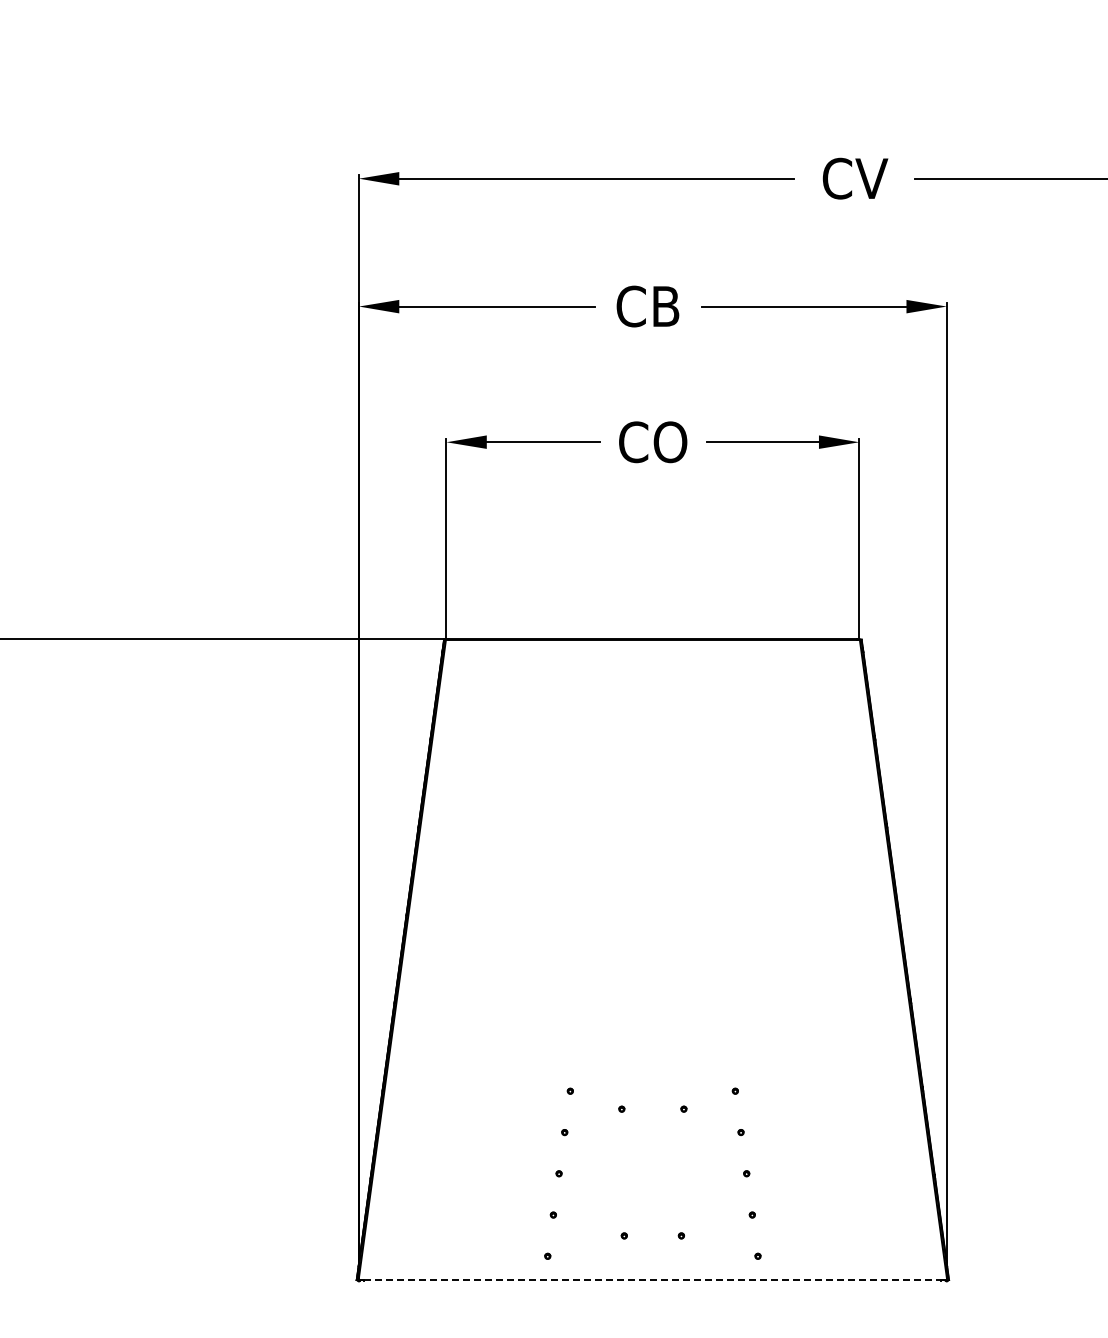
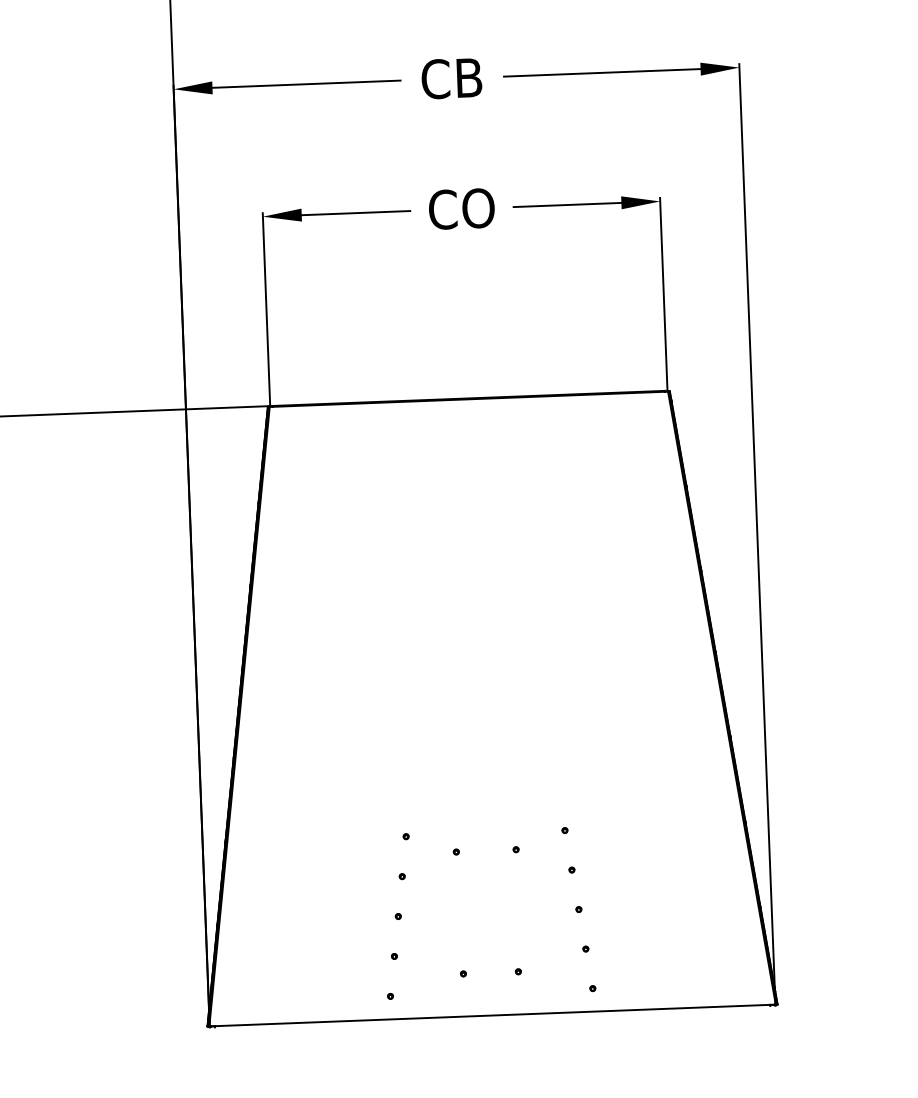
line: (652, 1280) -> (492, 1015), dashed -> solid

